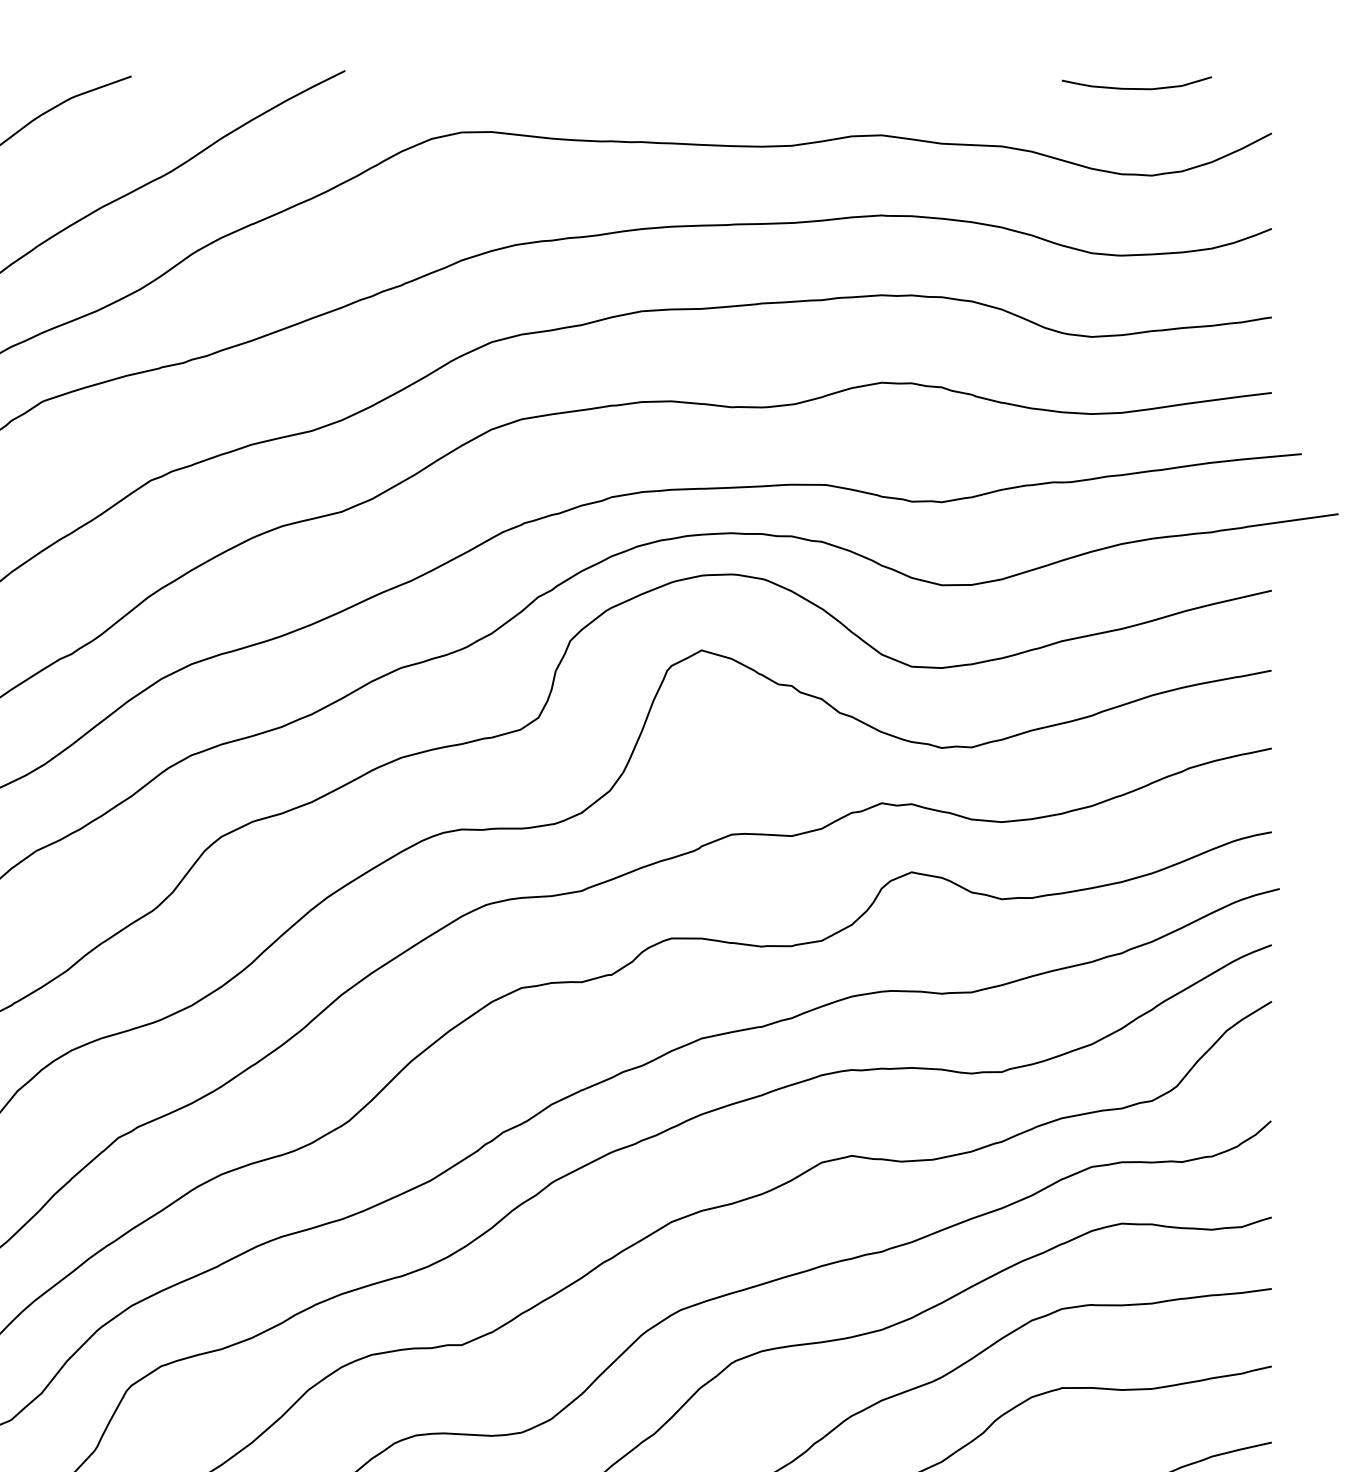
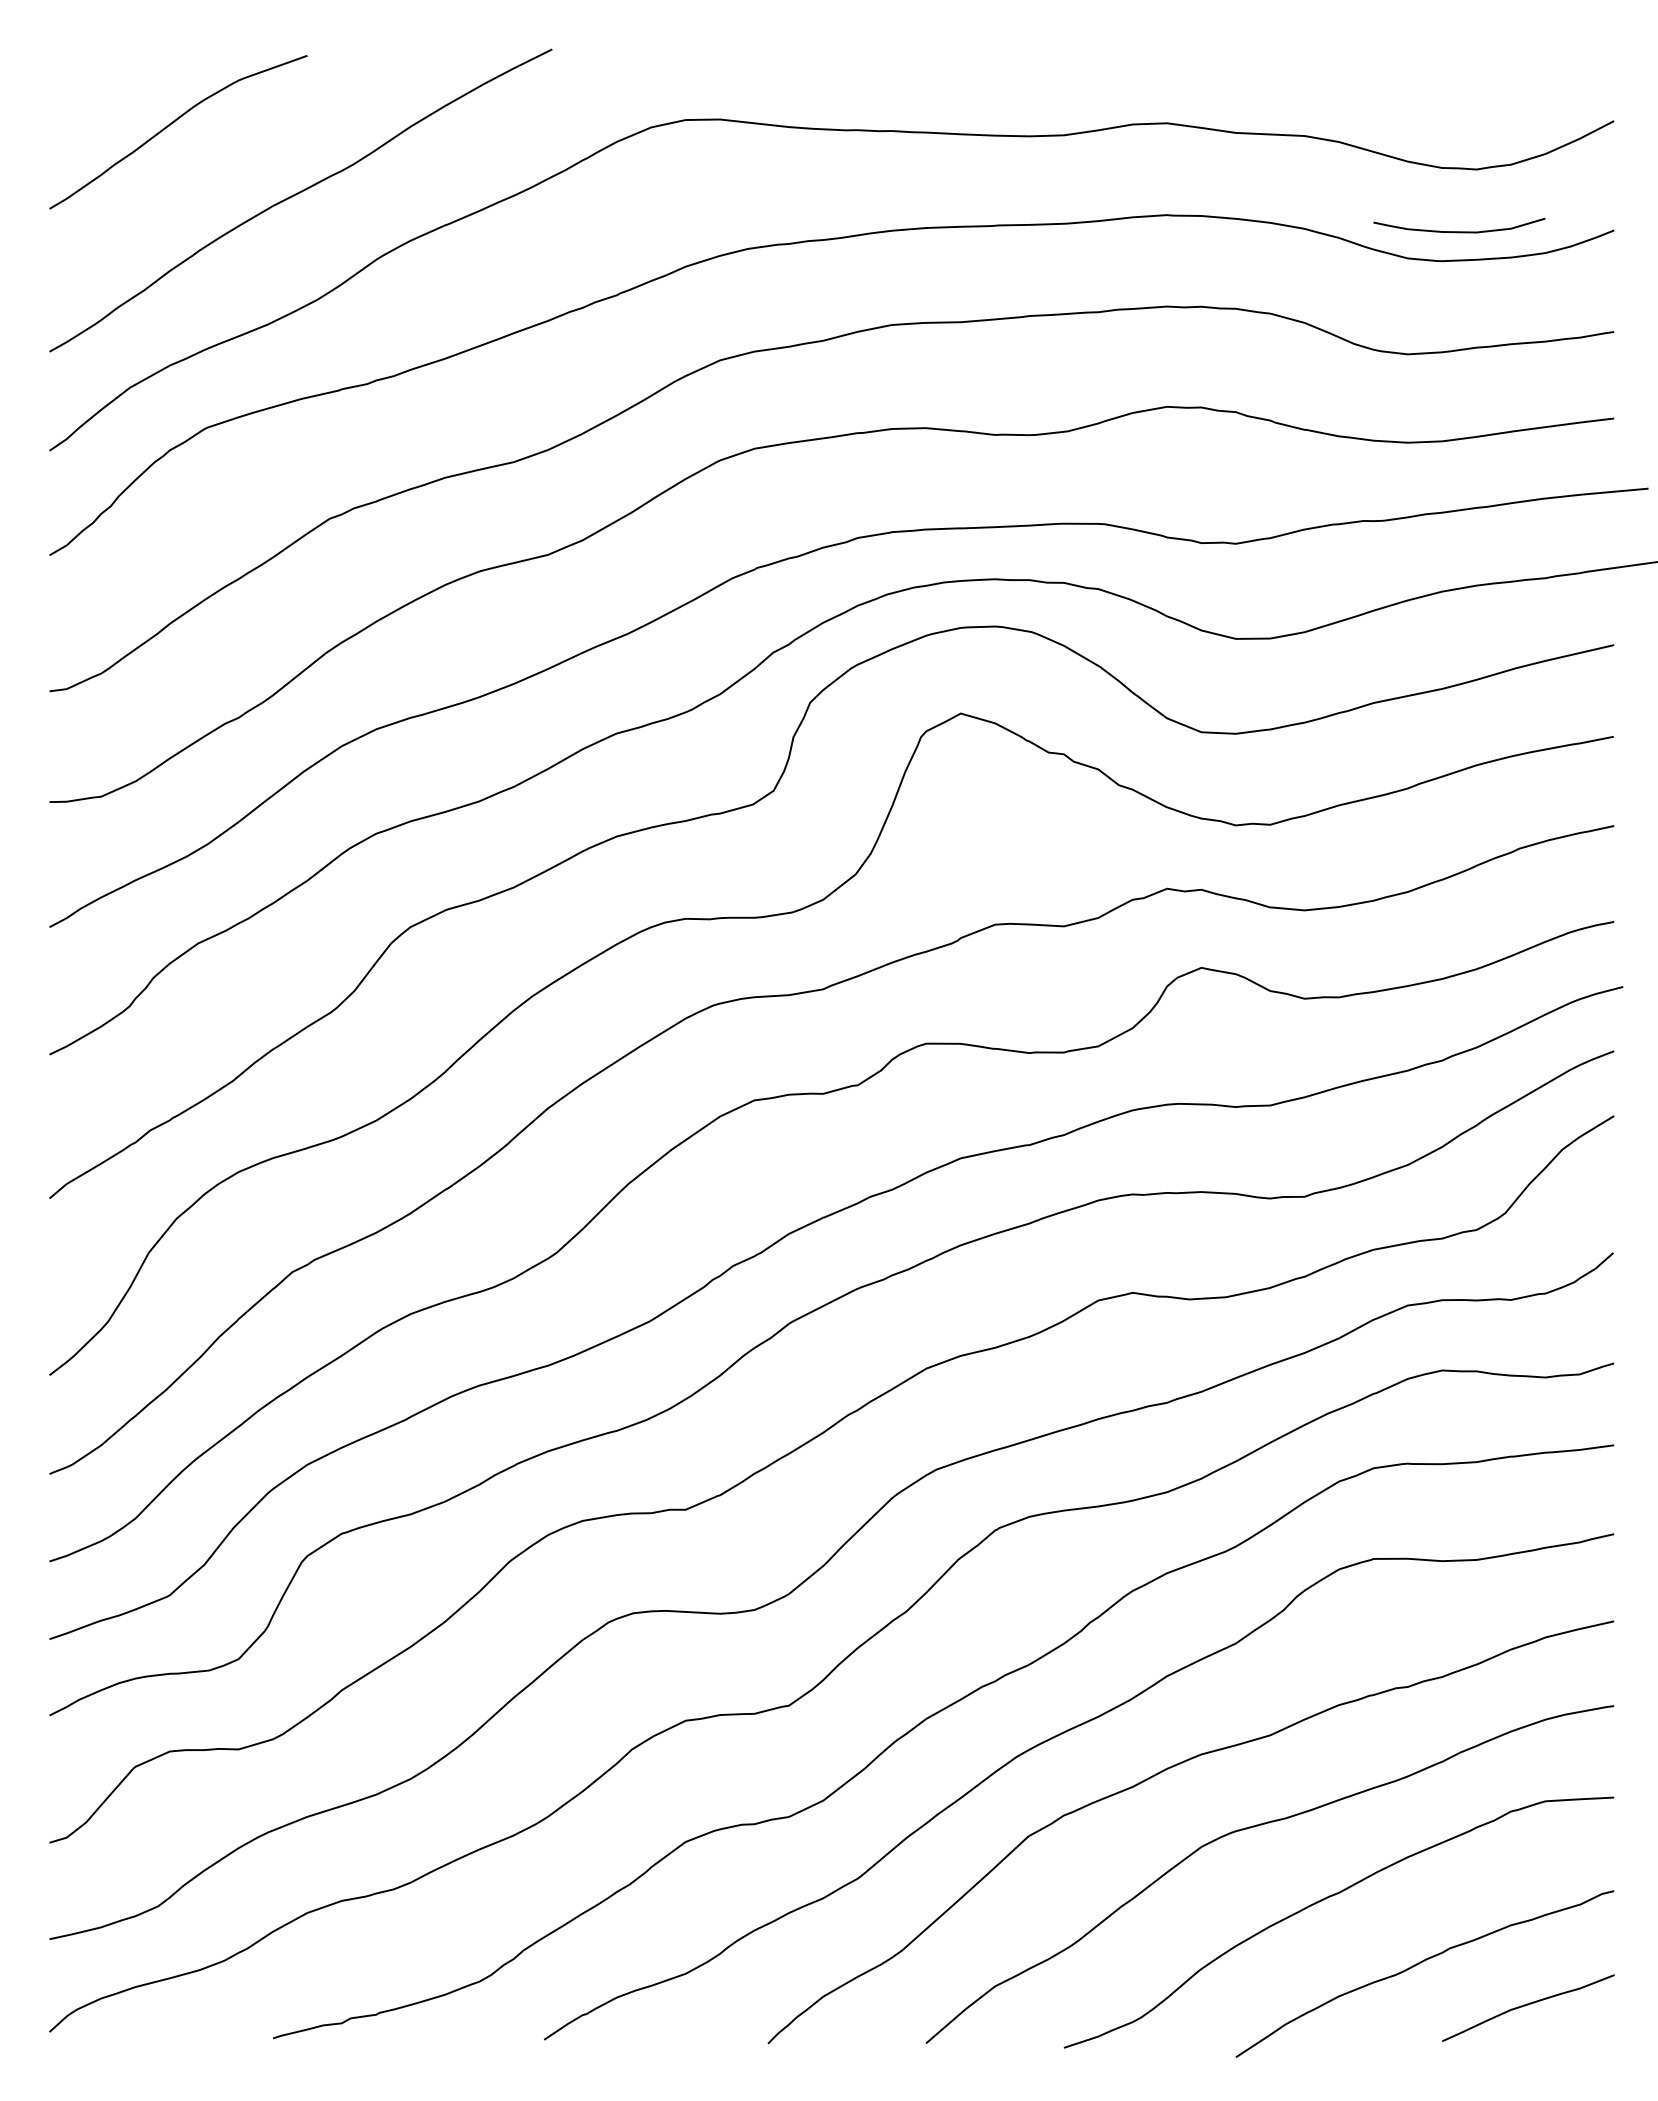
curve: (1136, 88) -> (1459, 231), moved

